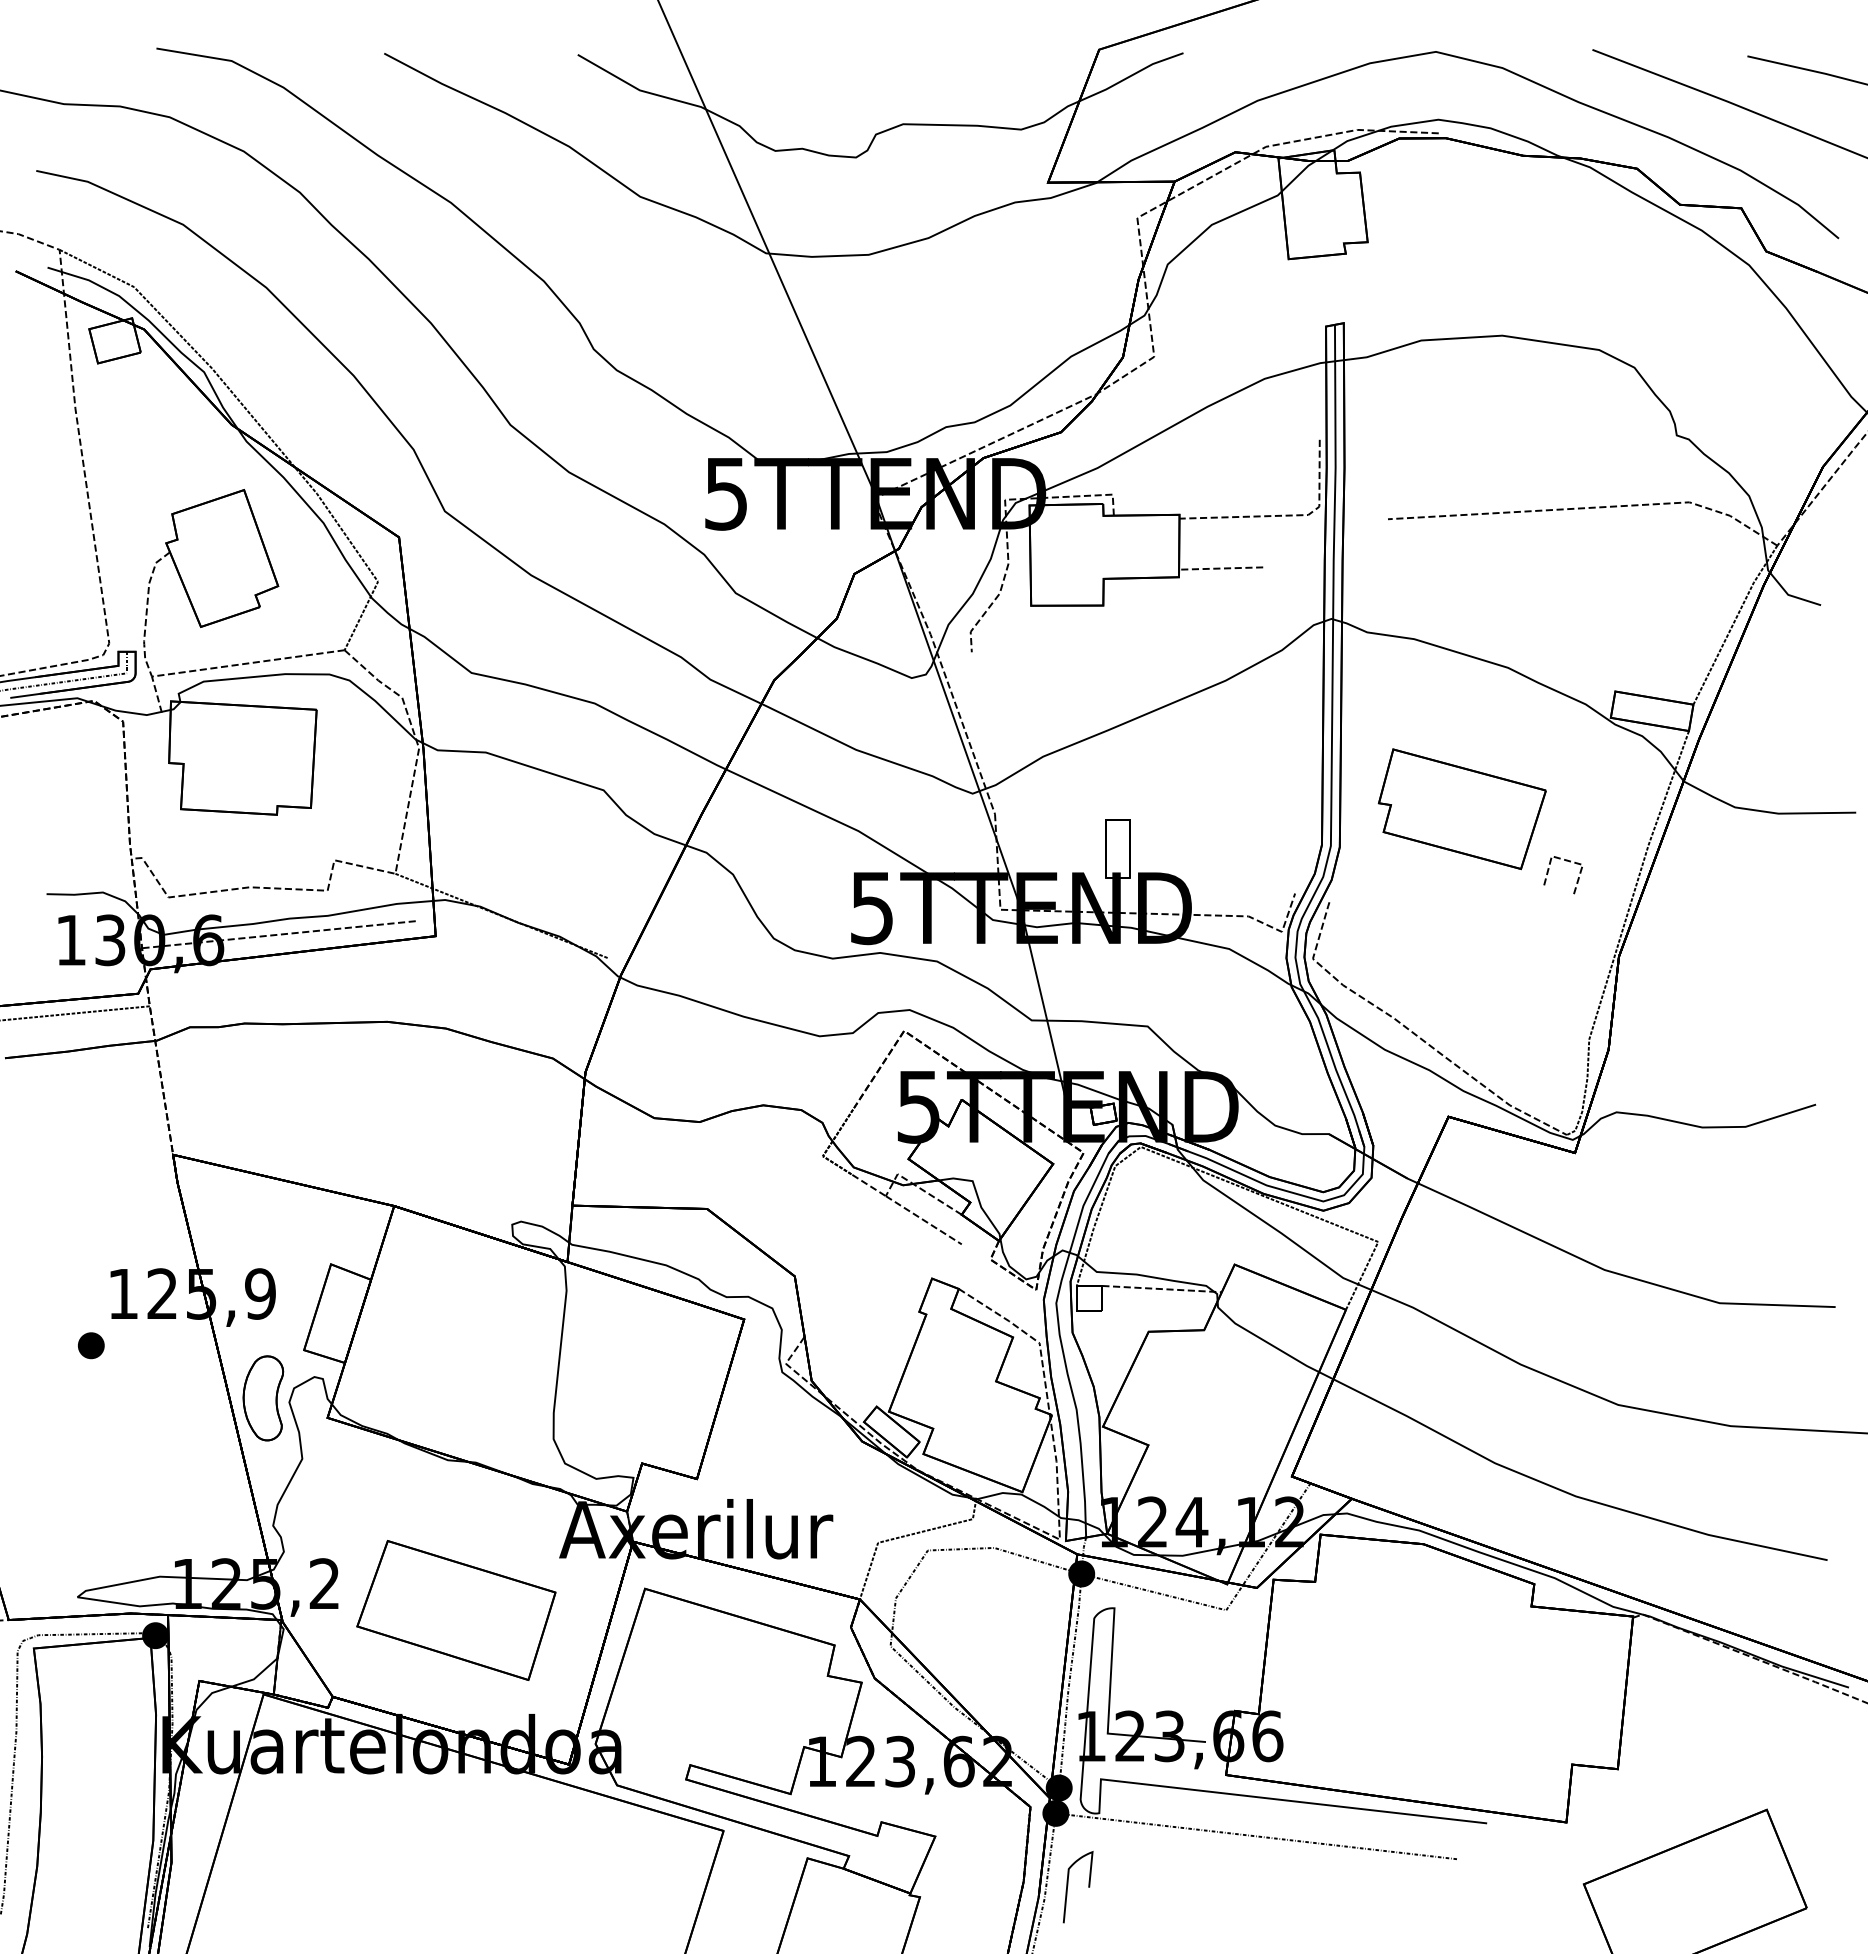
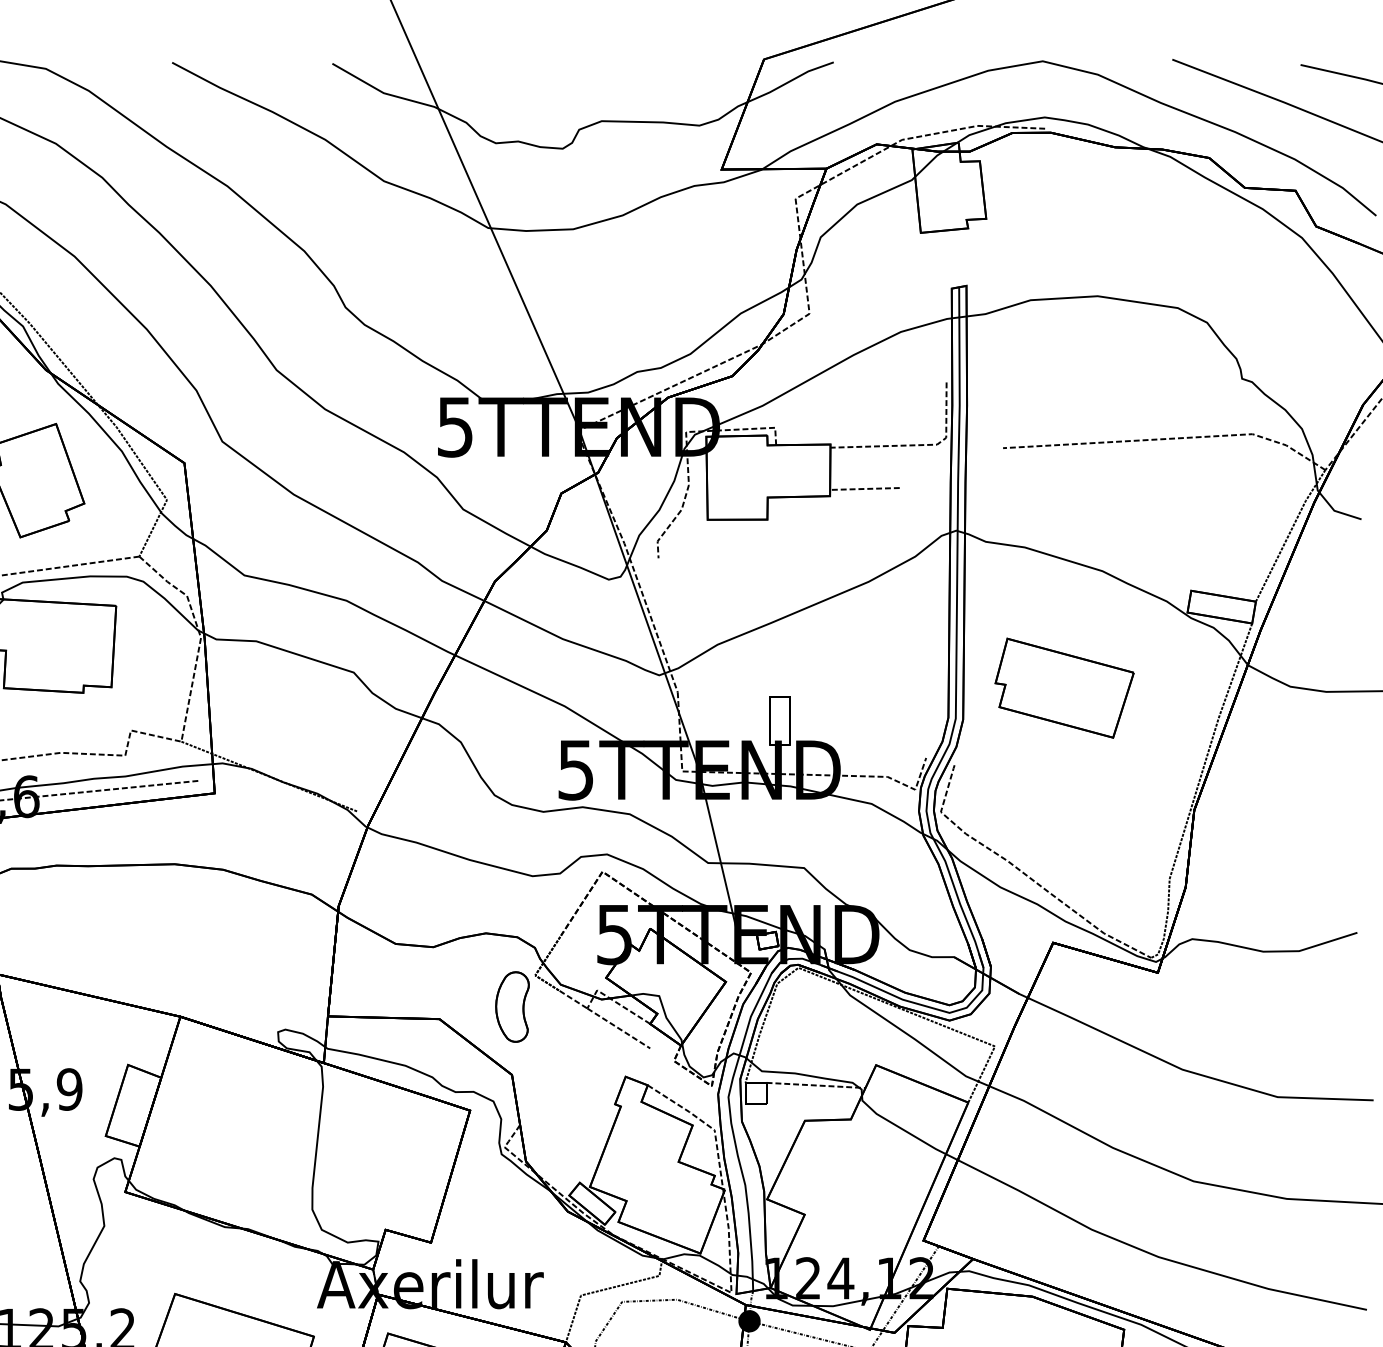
line: (1548, 873) -> (1135, 741), removed
part: (263, 1398) -> (512, 1007), moved

